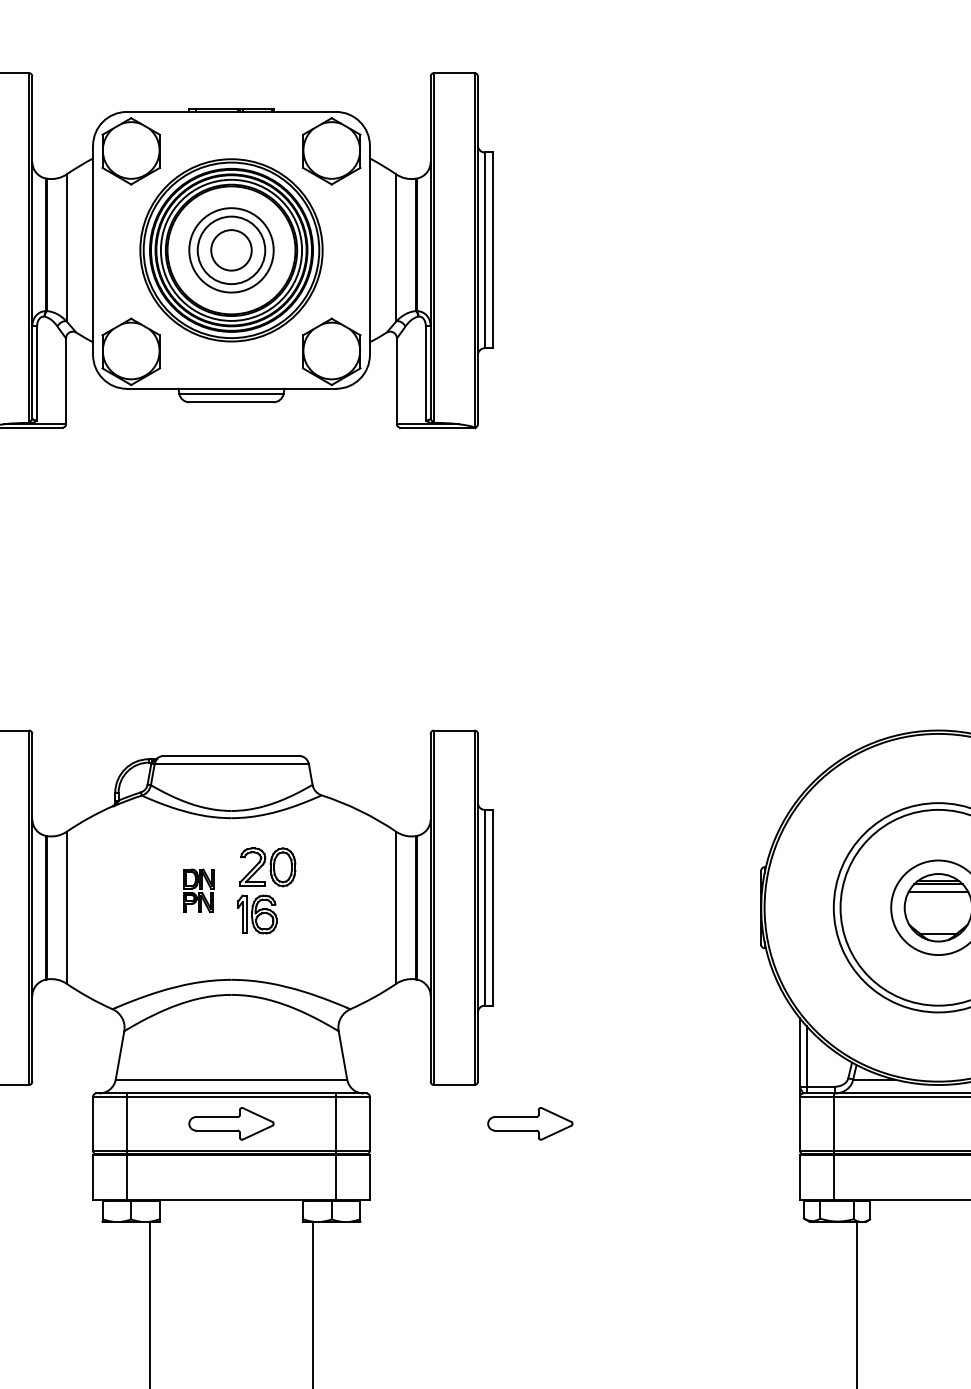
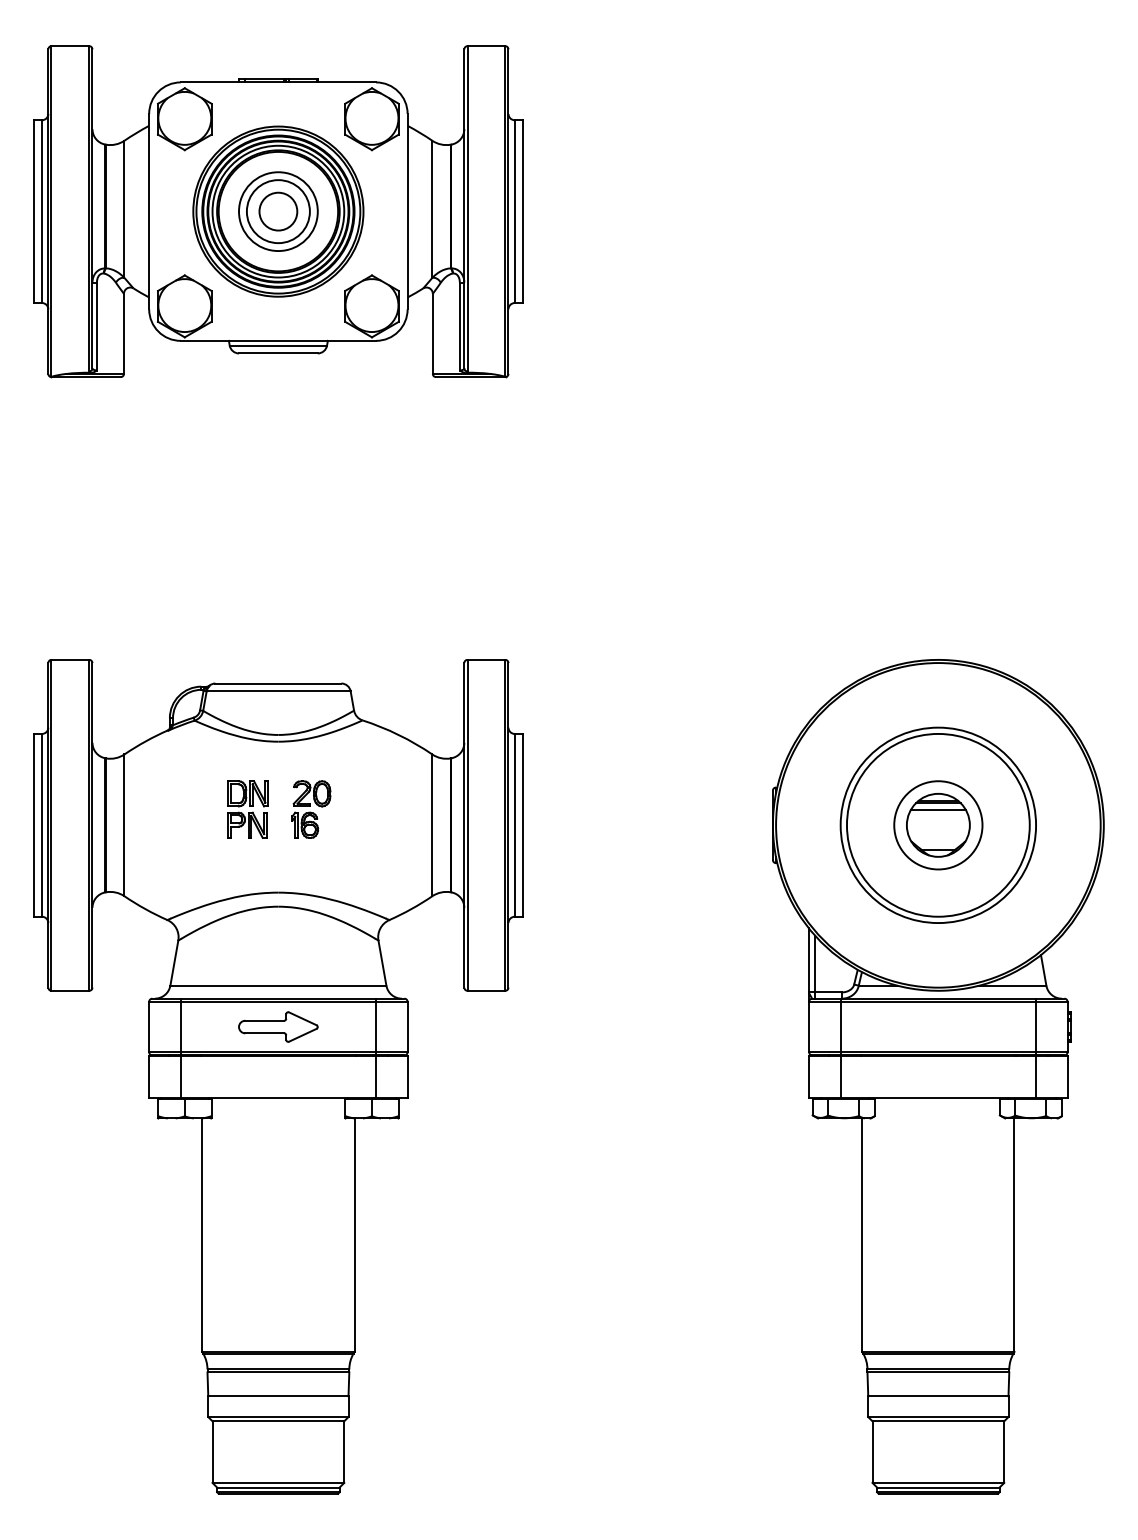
part: (198, 890) -> (247, 809), size x1.43
part: (266, 890) -> (311, 809), size x0.71
part: (530, 1123) -> (557, 1026), removed

